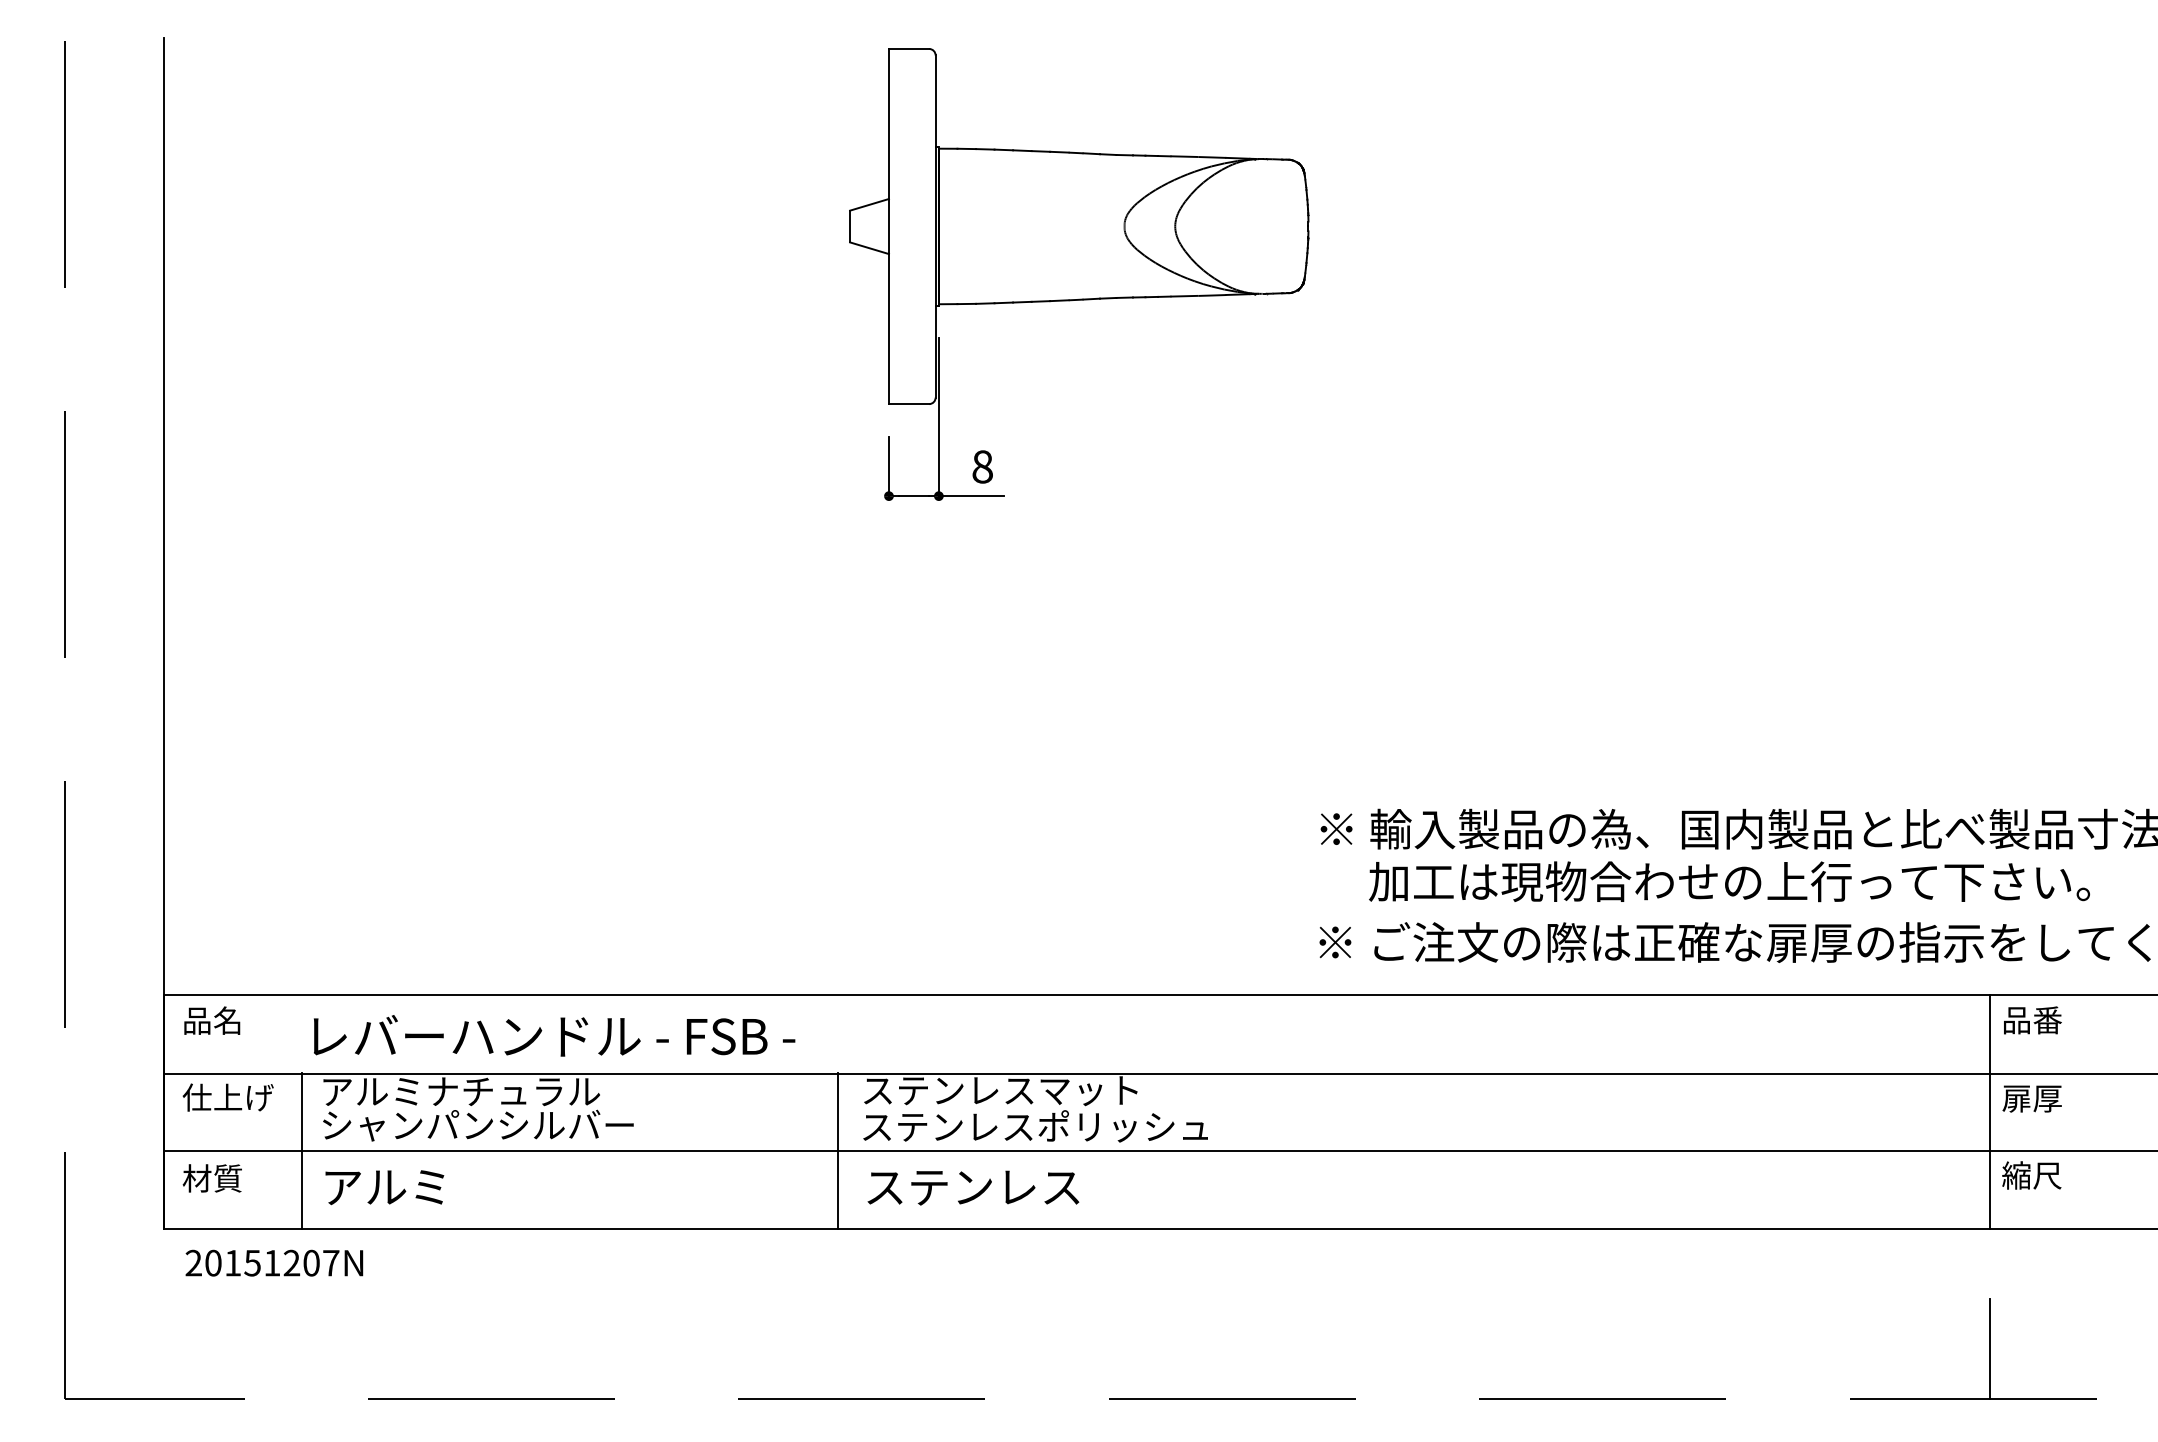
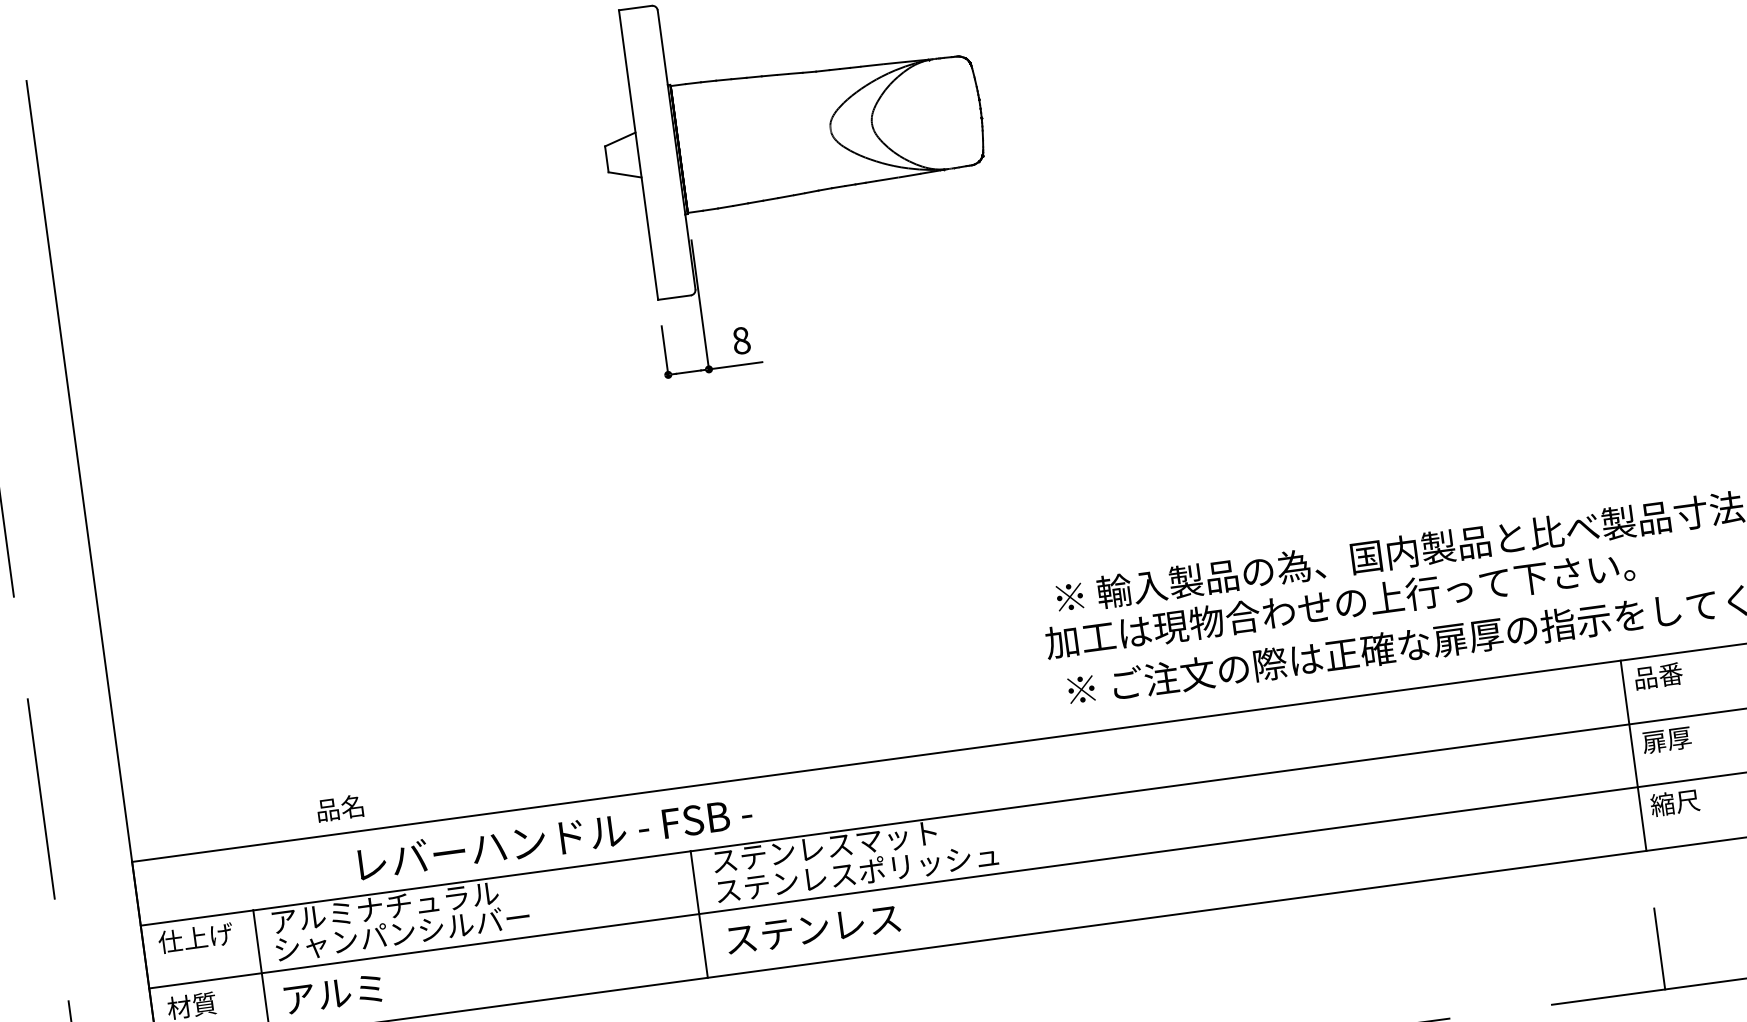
text: (1729, 881) -> (1339, 604), moved
text: (212, 1020) -> (340, 808), moved
text: (554, 1035) -> (555, 837), moved

